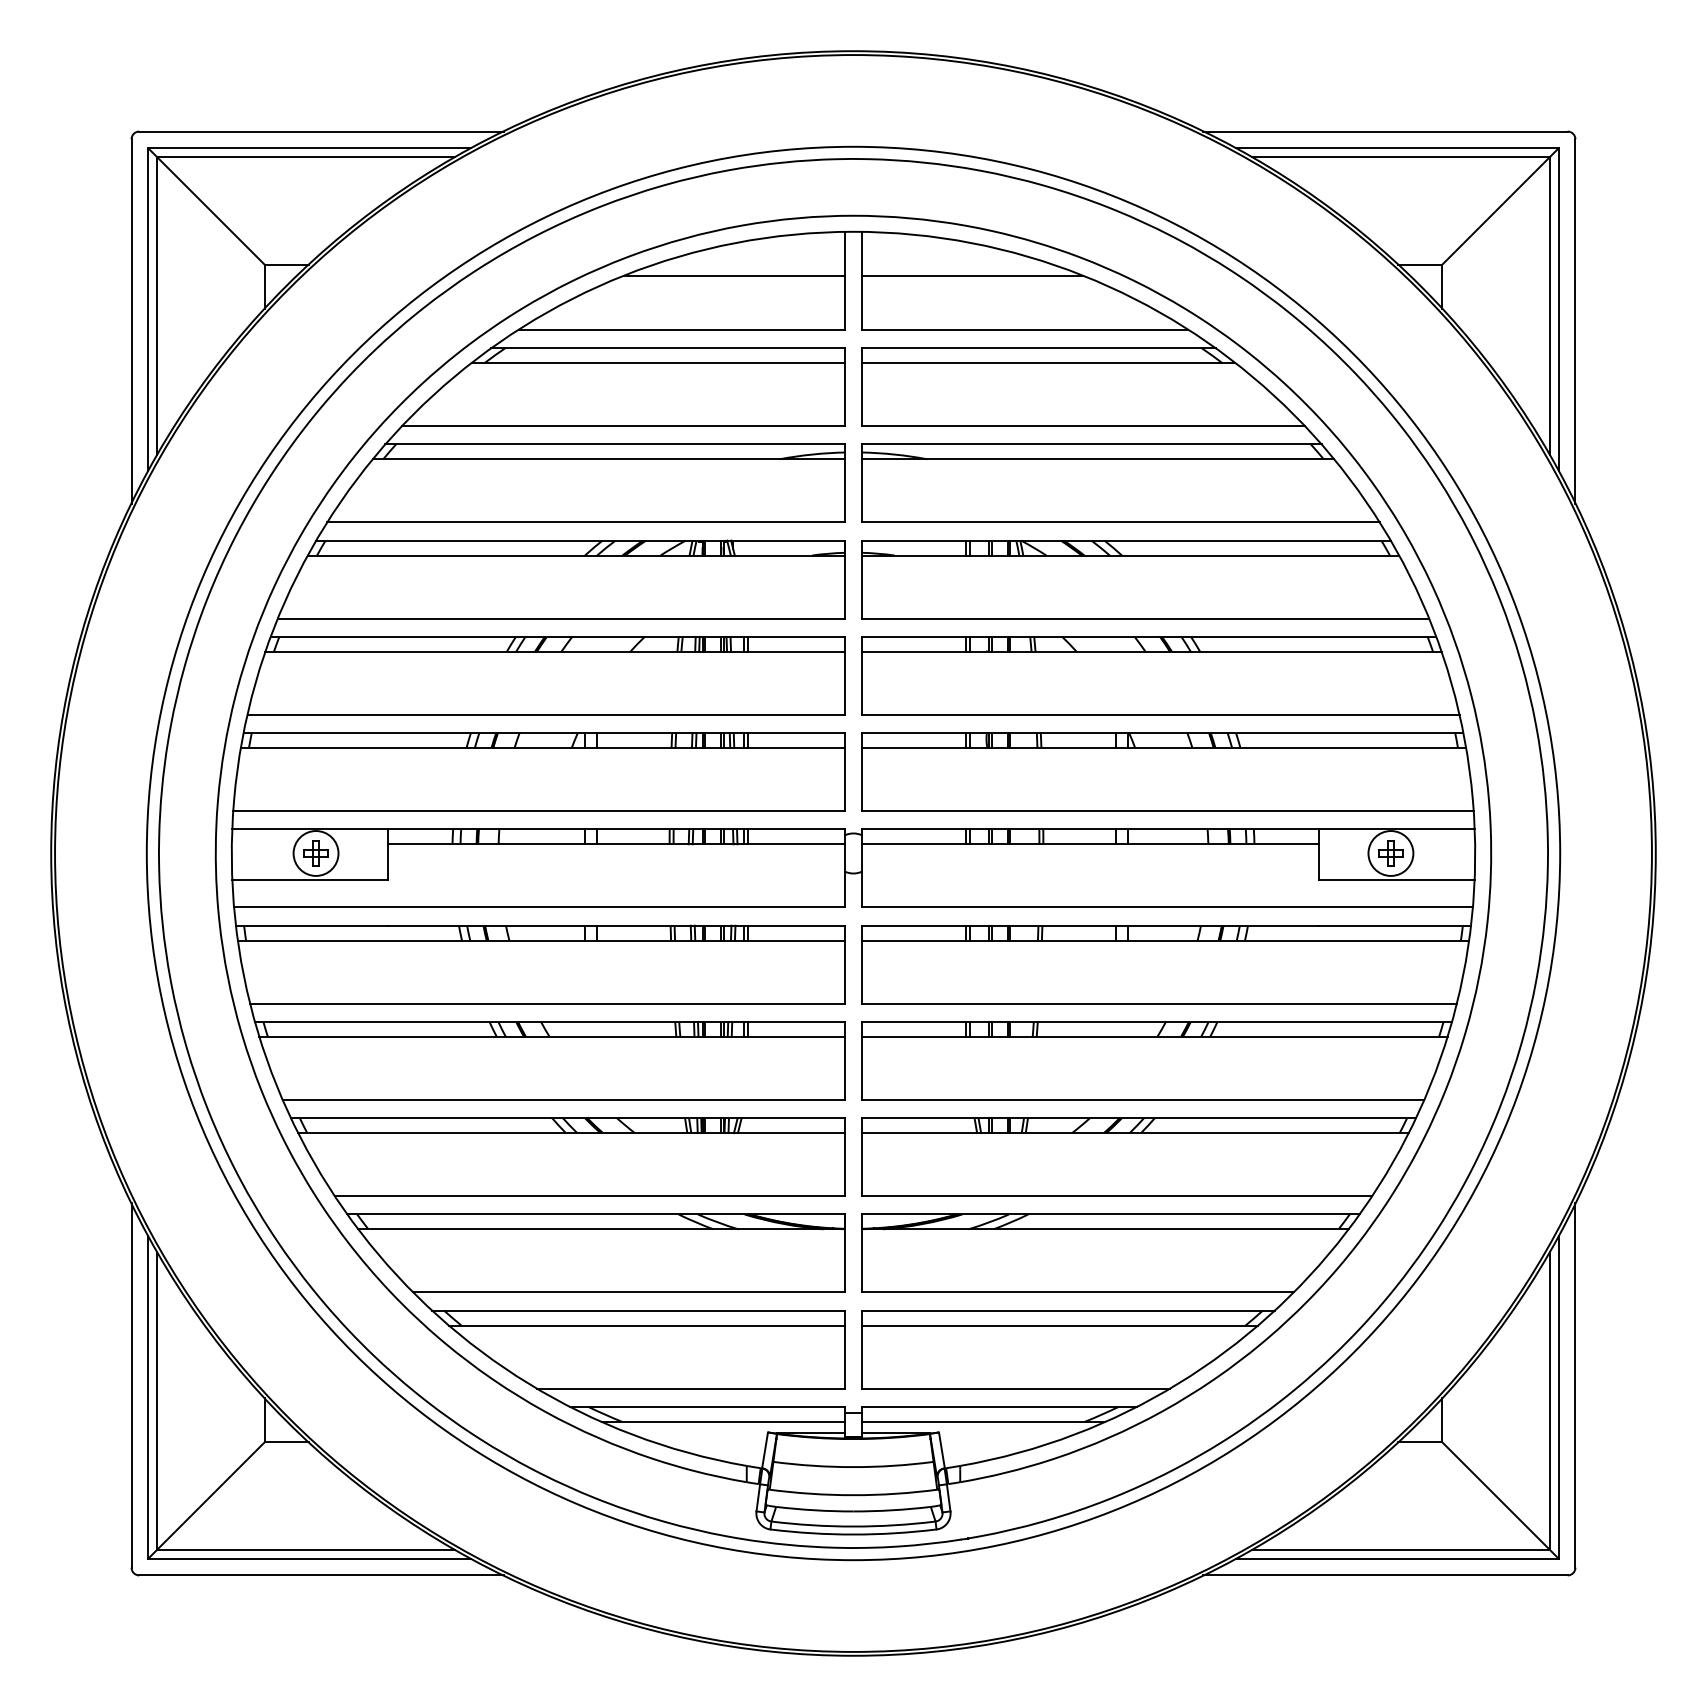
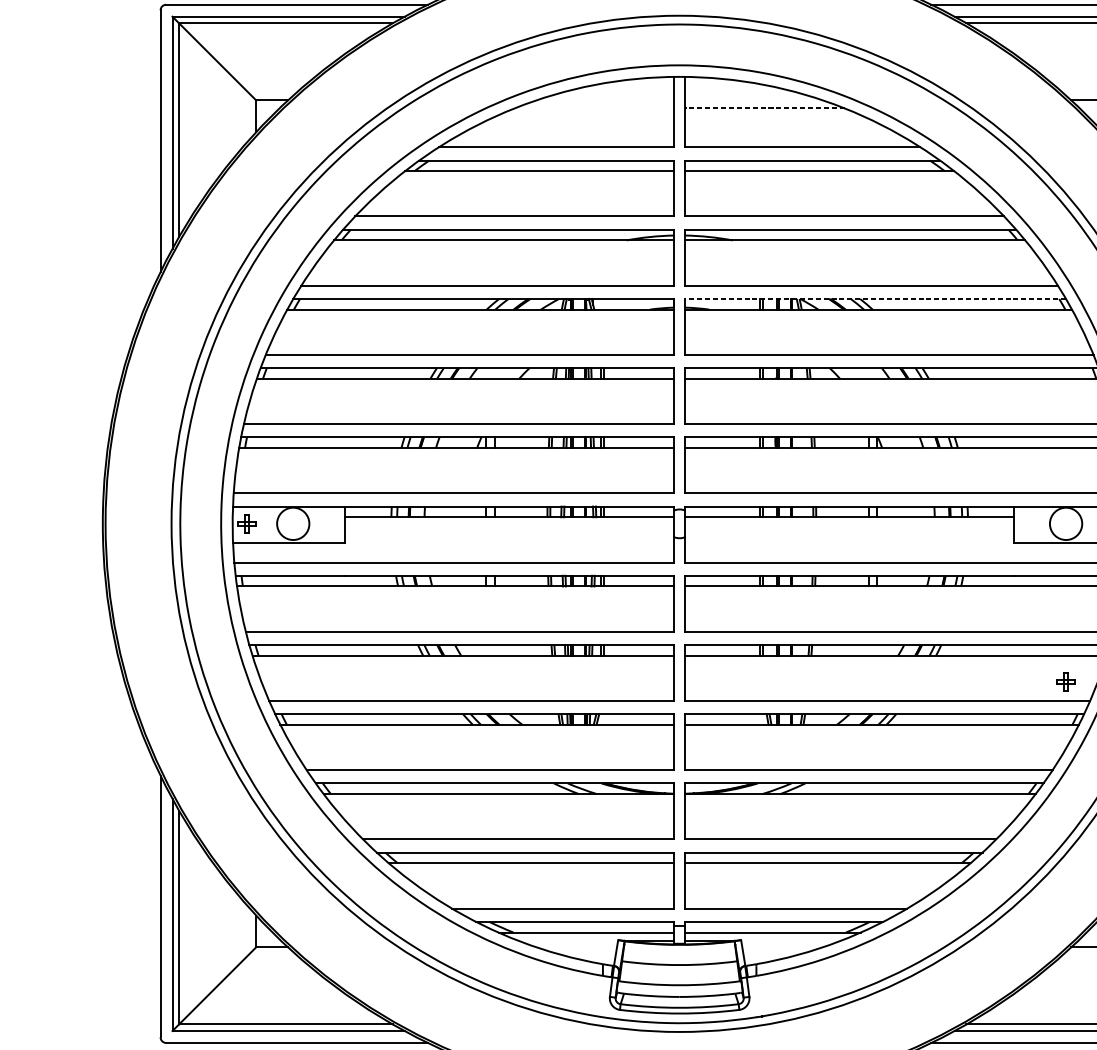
line: (734, 275) -> (594, 108), removed
line: (972, 275) -> (765, 108), solid -> dashed
line: (1126, 540) -> (875, 298), solid -> dashed
part: (315, 853) -> (246, 523), moved
part: (1390, 853) -> (1065, 682), moved

